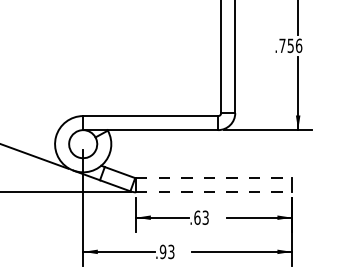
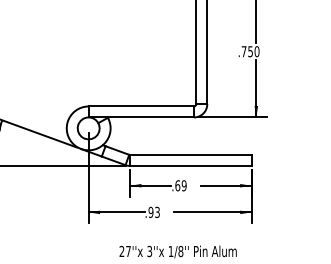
text: (298, 45) -> (256, 51), .756 -> .750
line: (213, 177) -> (190, 154), dashed -> solid
line: (213, 191) -> (190, 165), dashed -> solid
text: (204, 217) -> (183, 185), .63 -> .69

